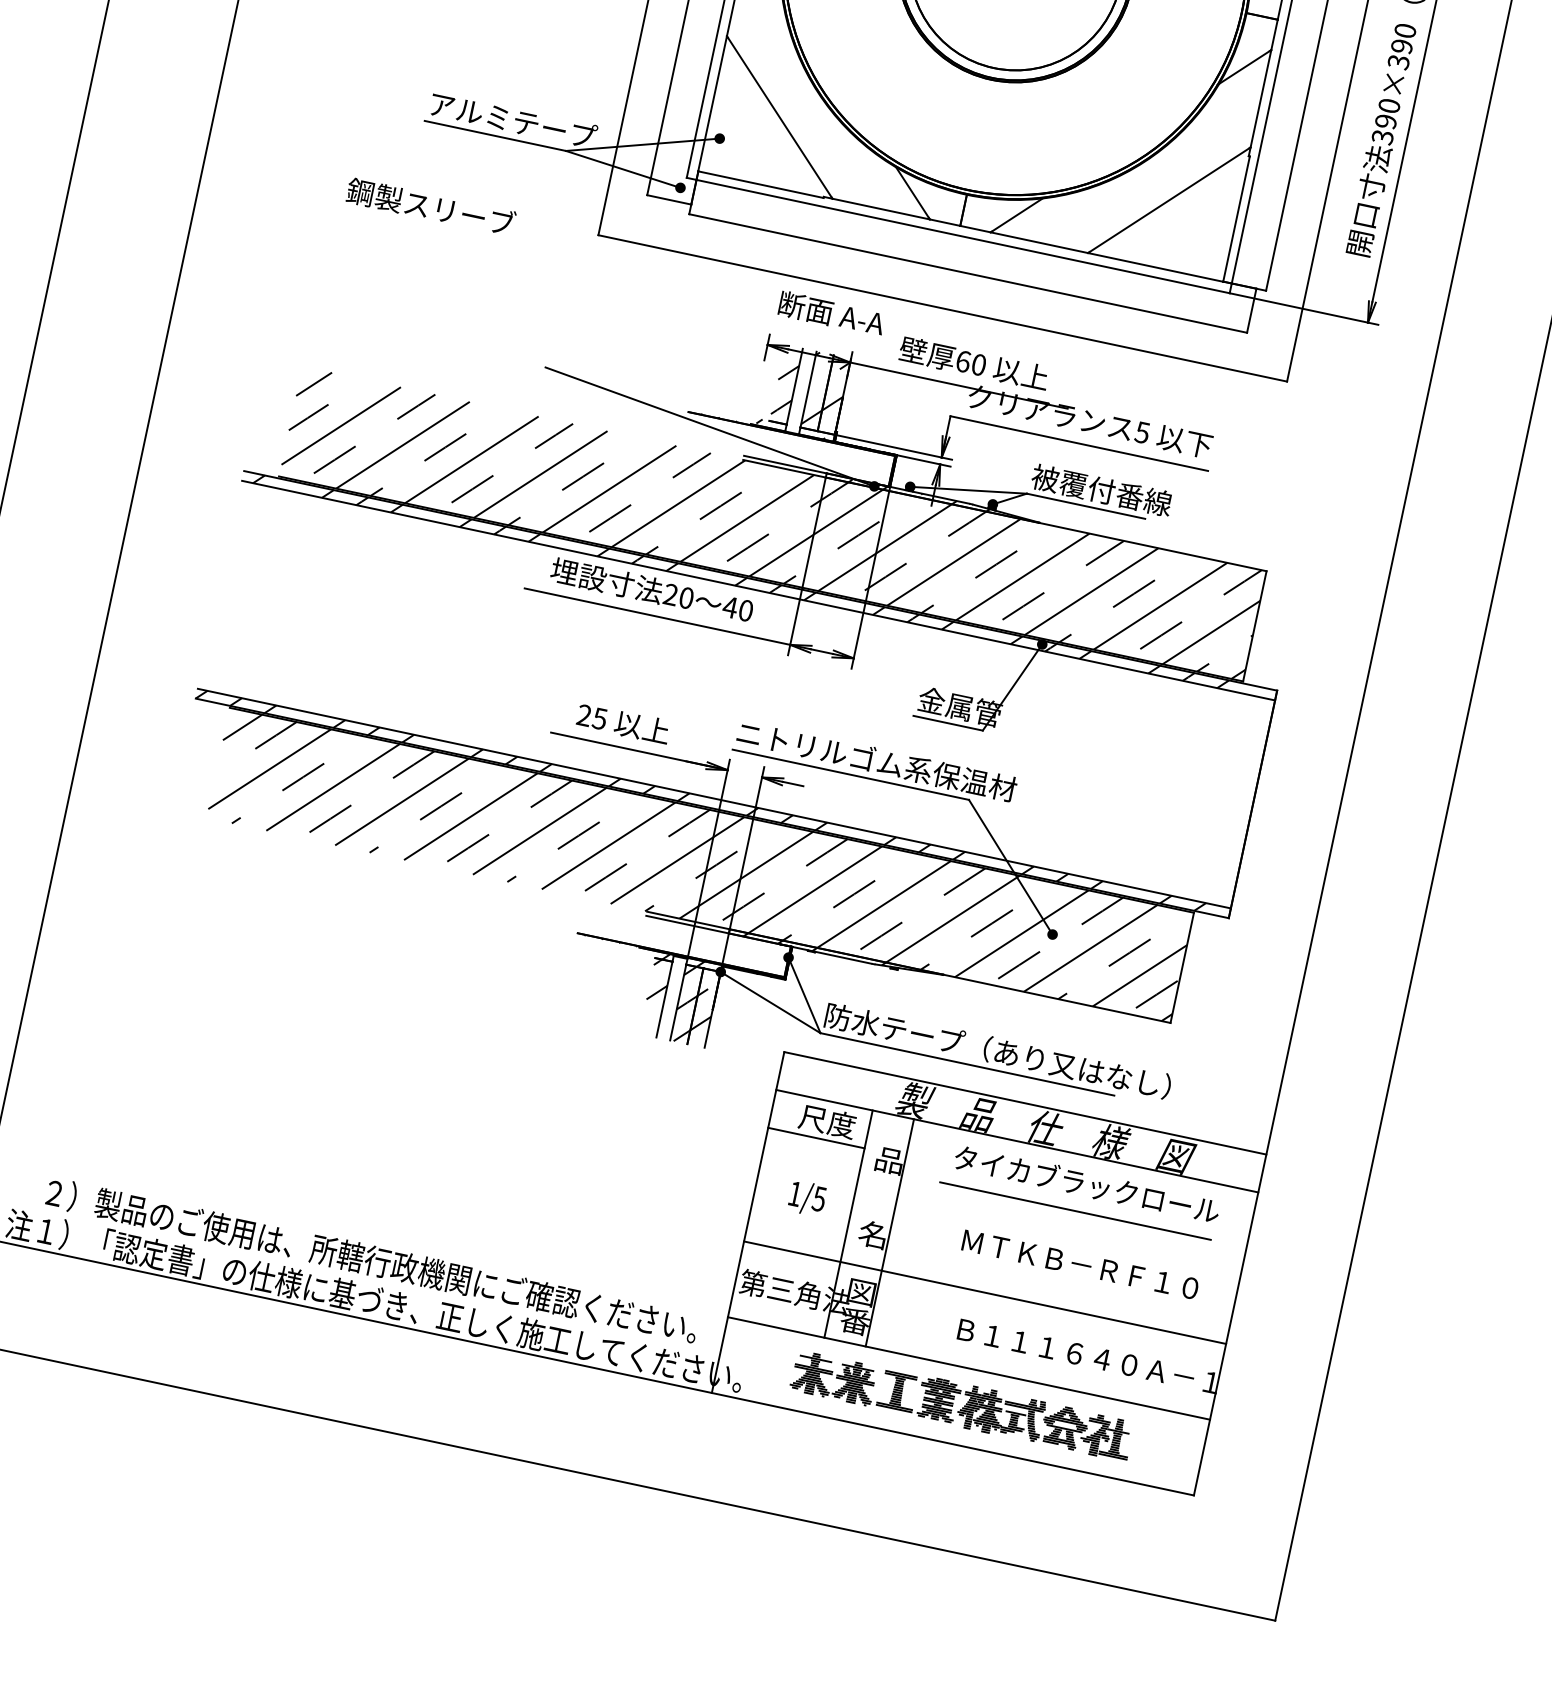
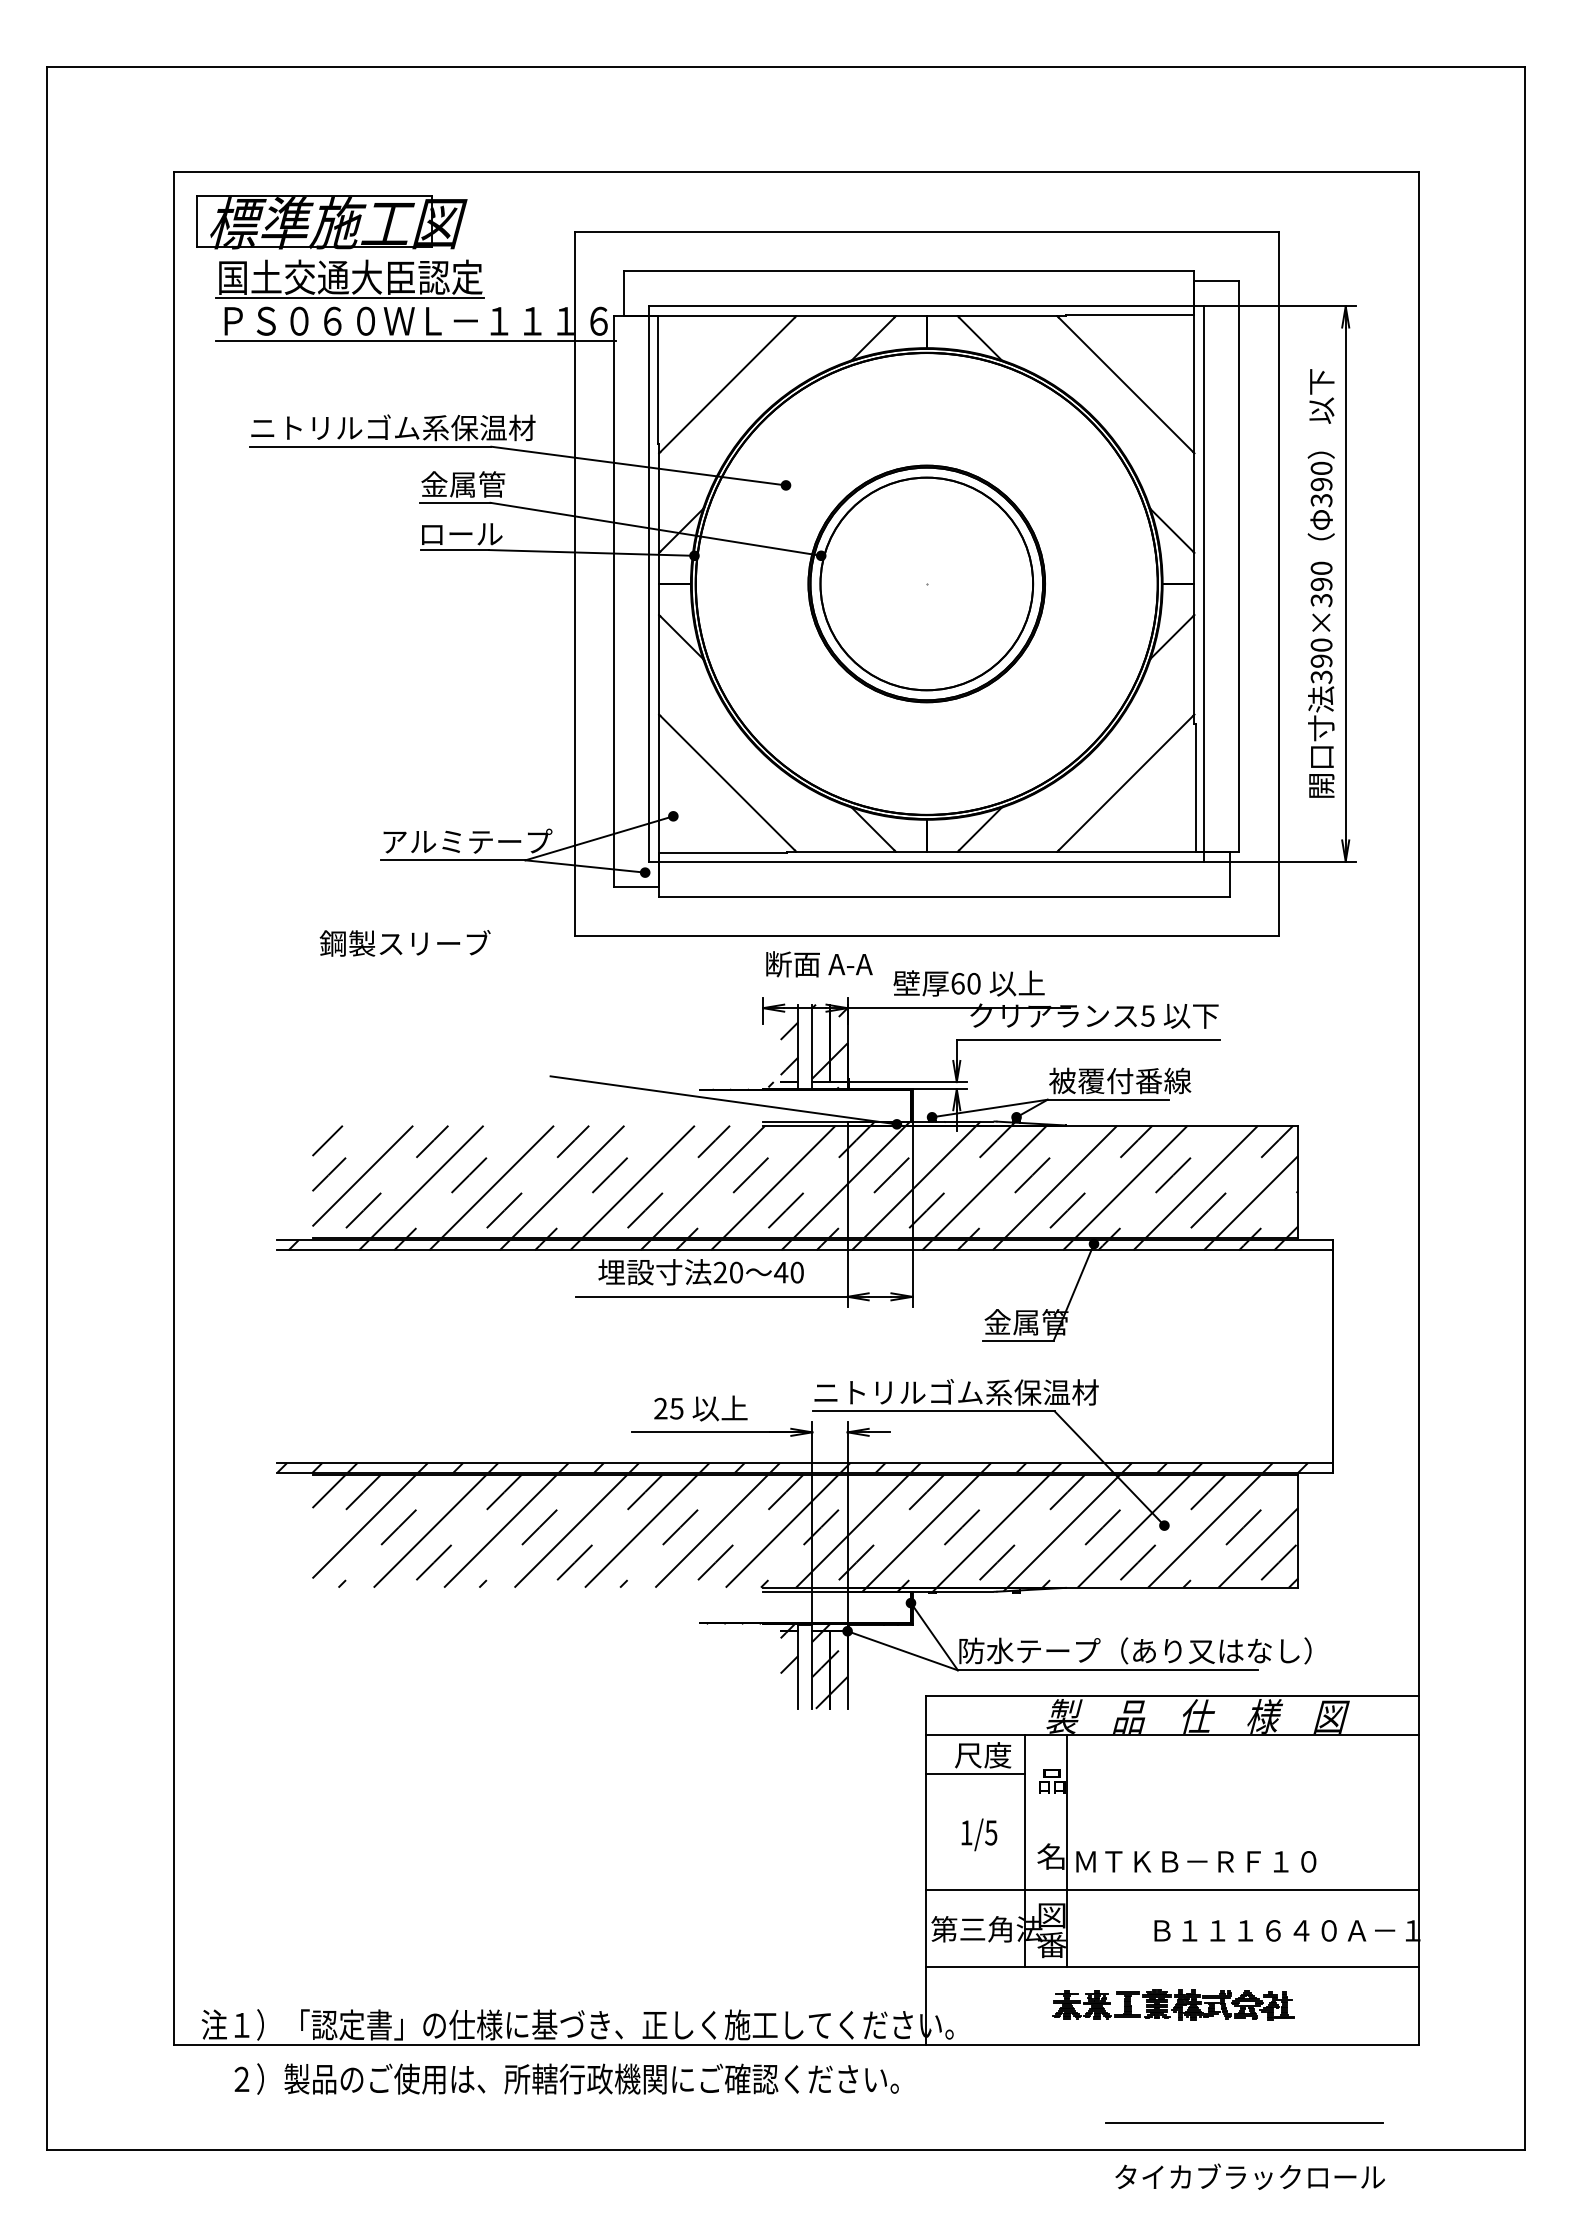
text: (1086, 1183) -> (1249, 2176), moved
line: (1075, 1210) -> (1244, 2122), moved
text: (372, 1260) -> (566, 2078), moved
text: (1080, 1264) -> (1196, 1861), moved
part: (961, 1404) -> (1173, 2004), size x0.7

